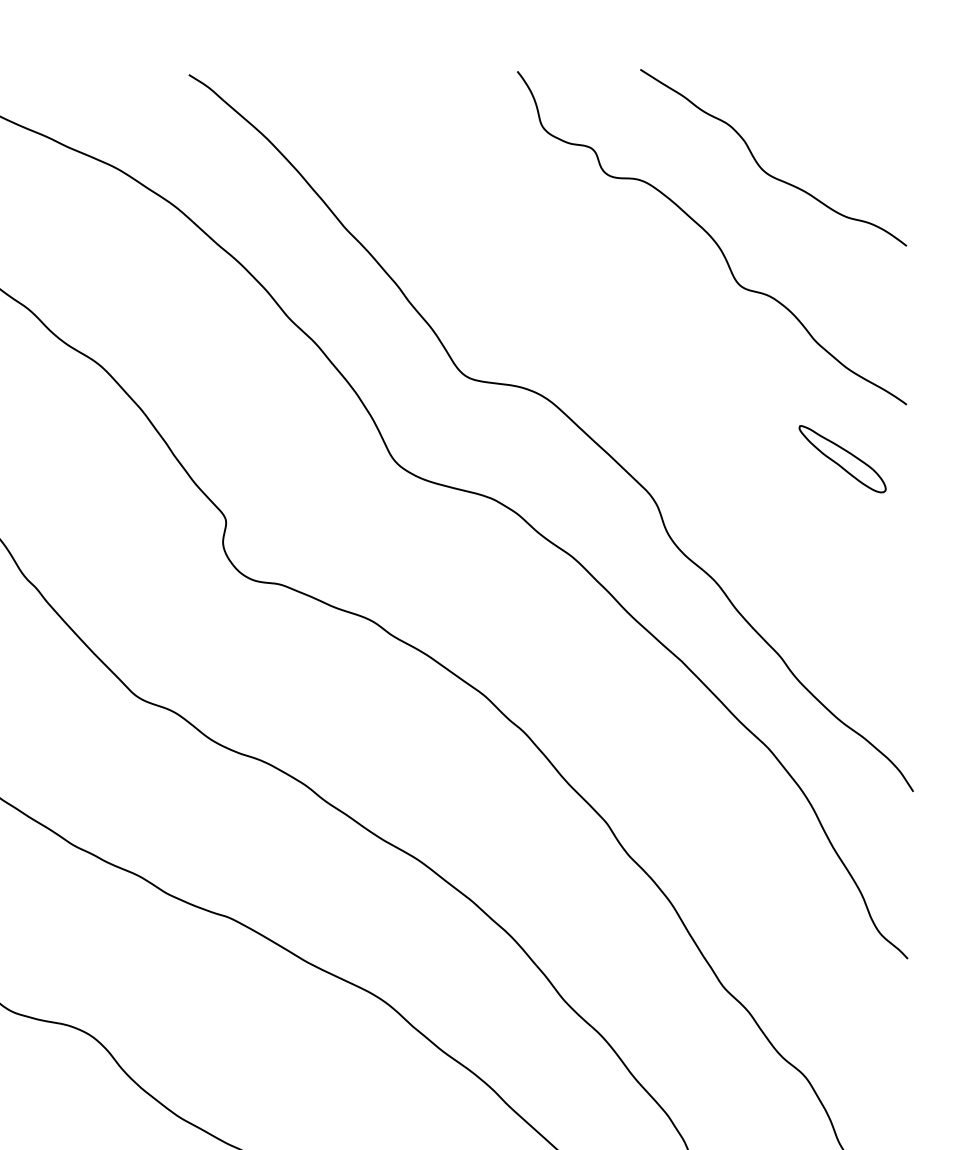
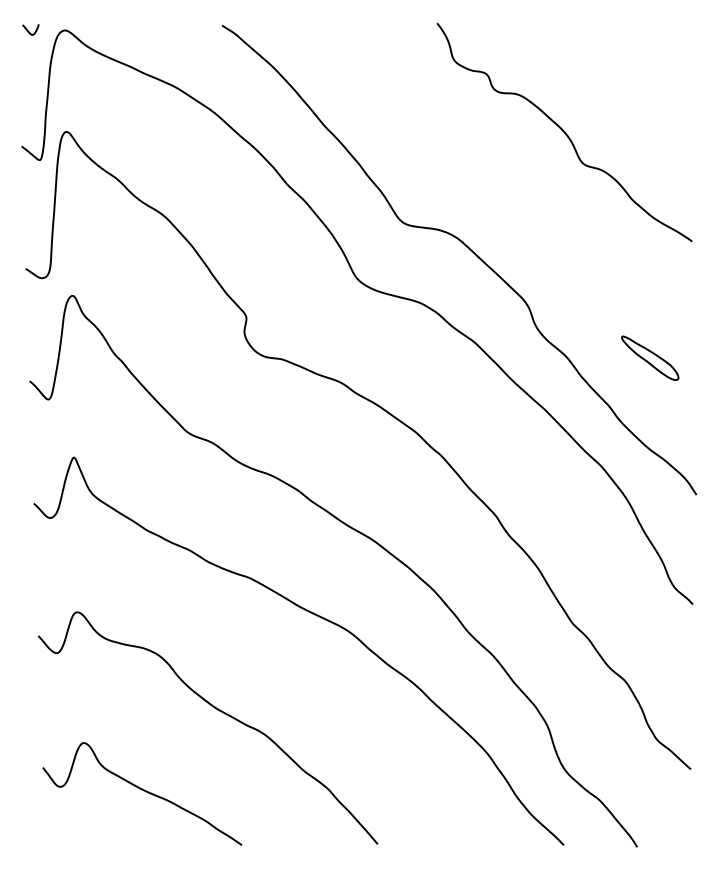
curve: (762, 166) -> (597, 85), removed
part: (843, 458) -> (650, 357), moved

